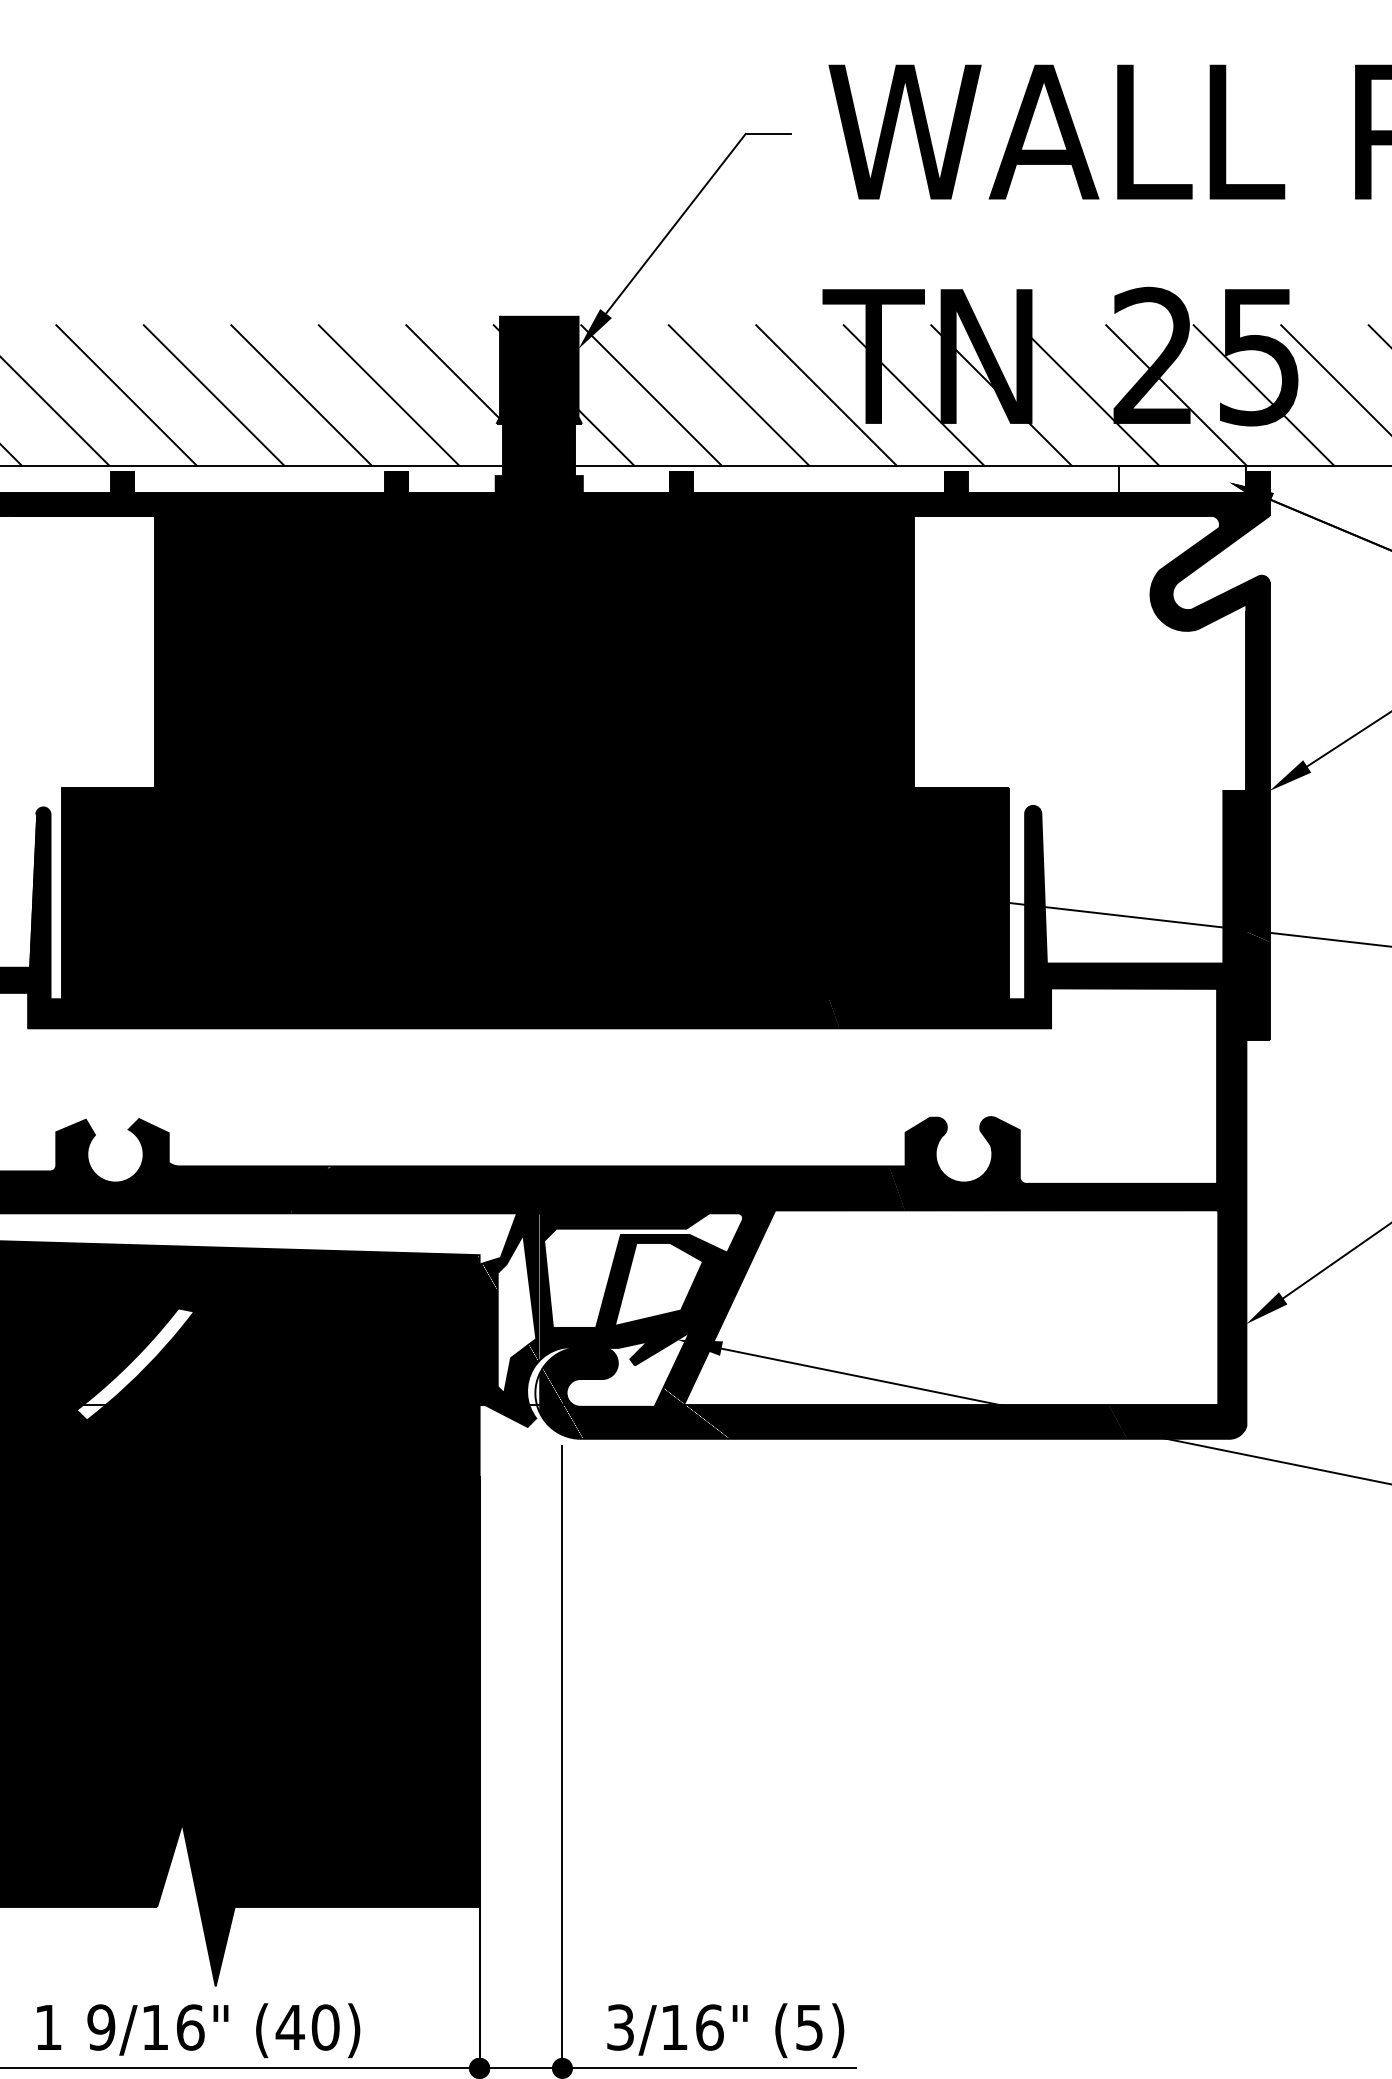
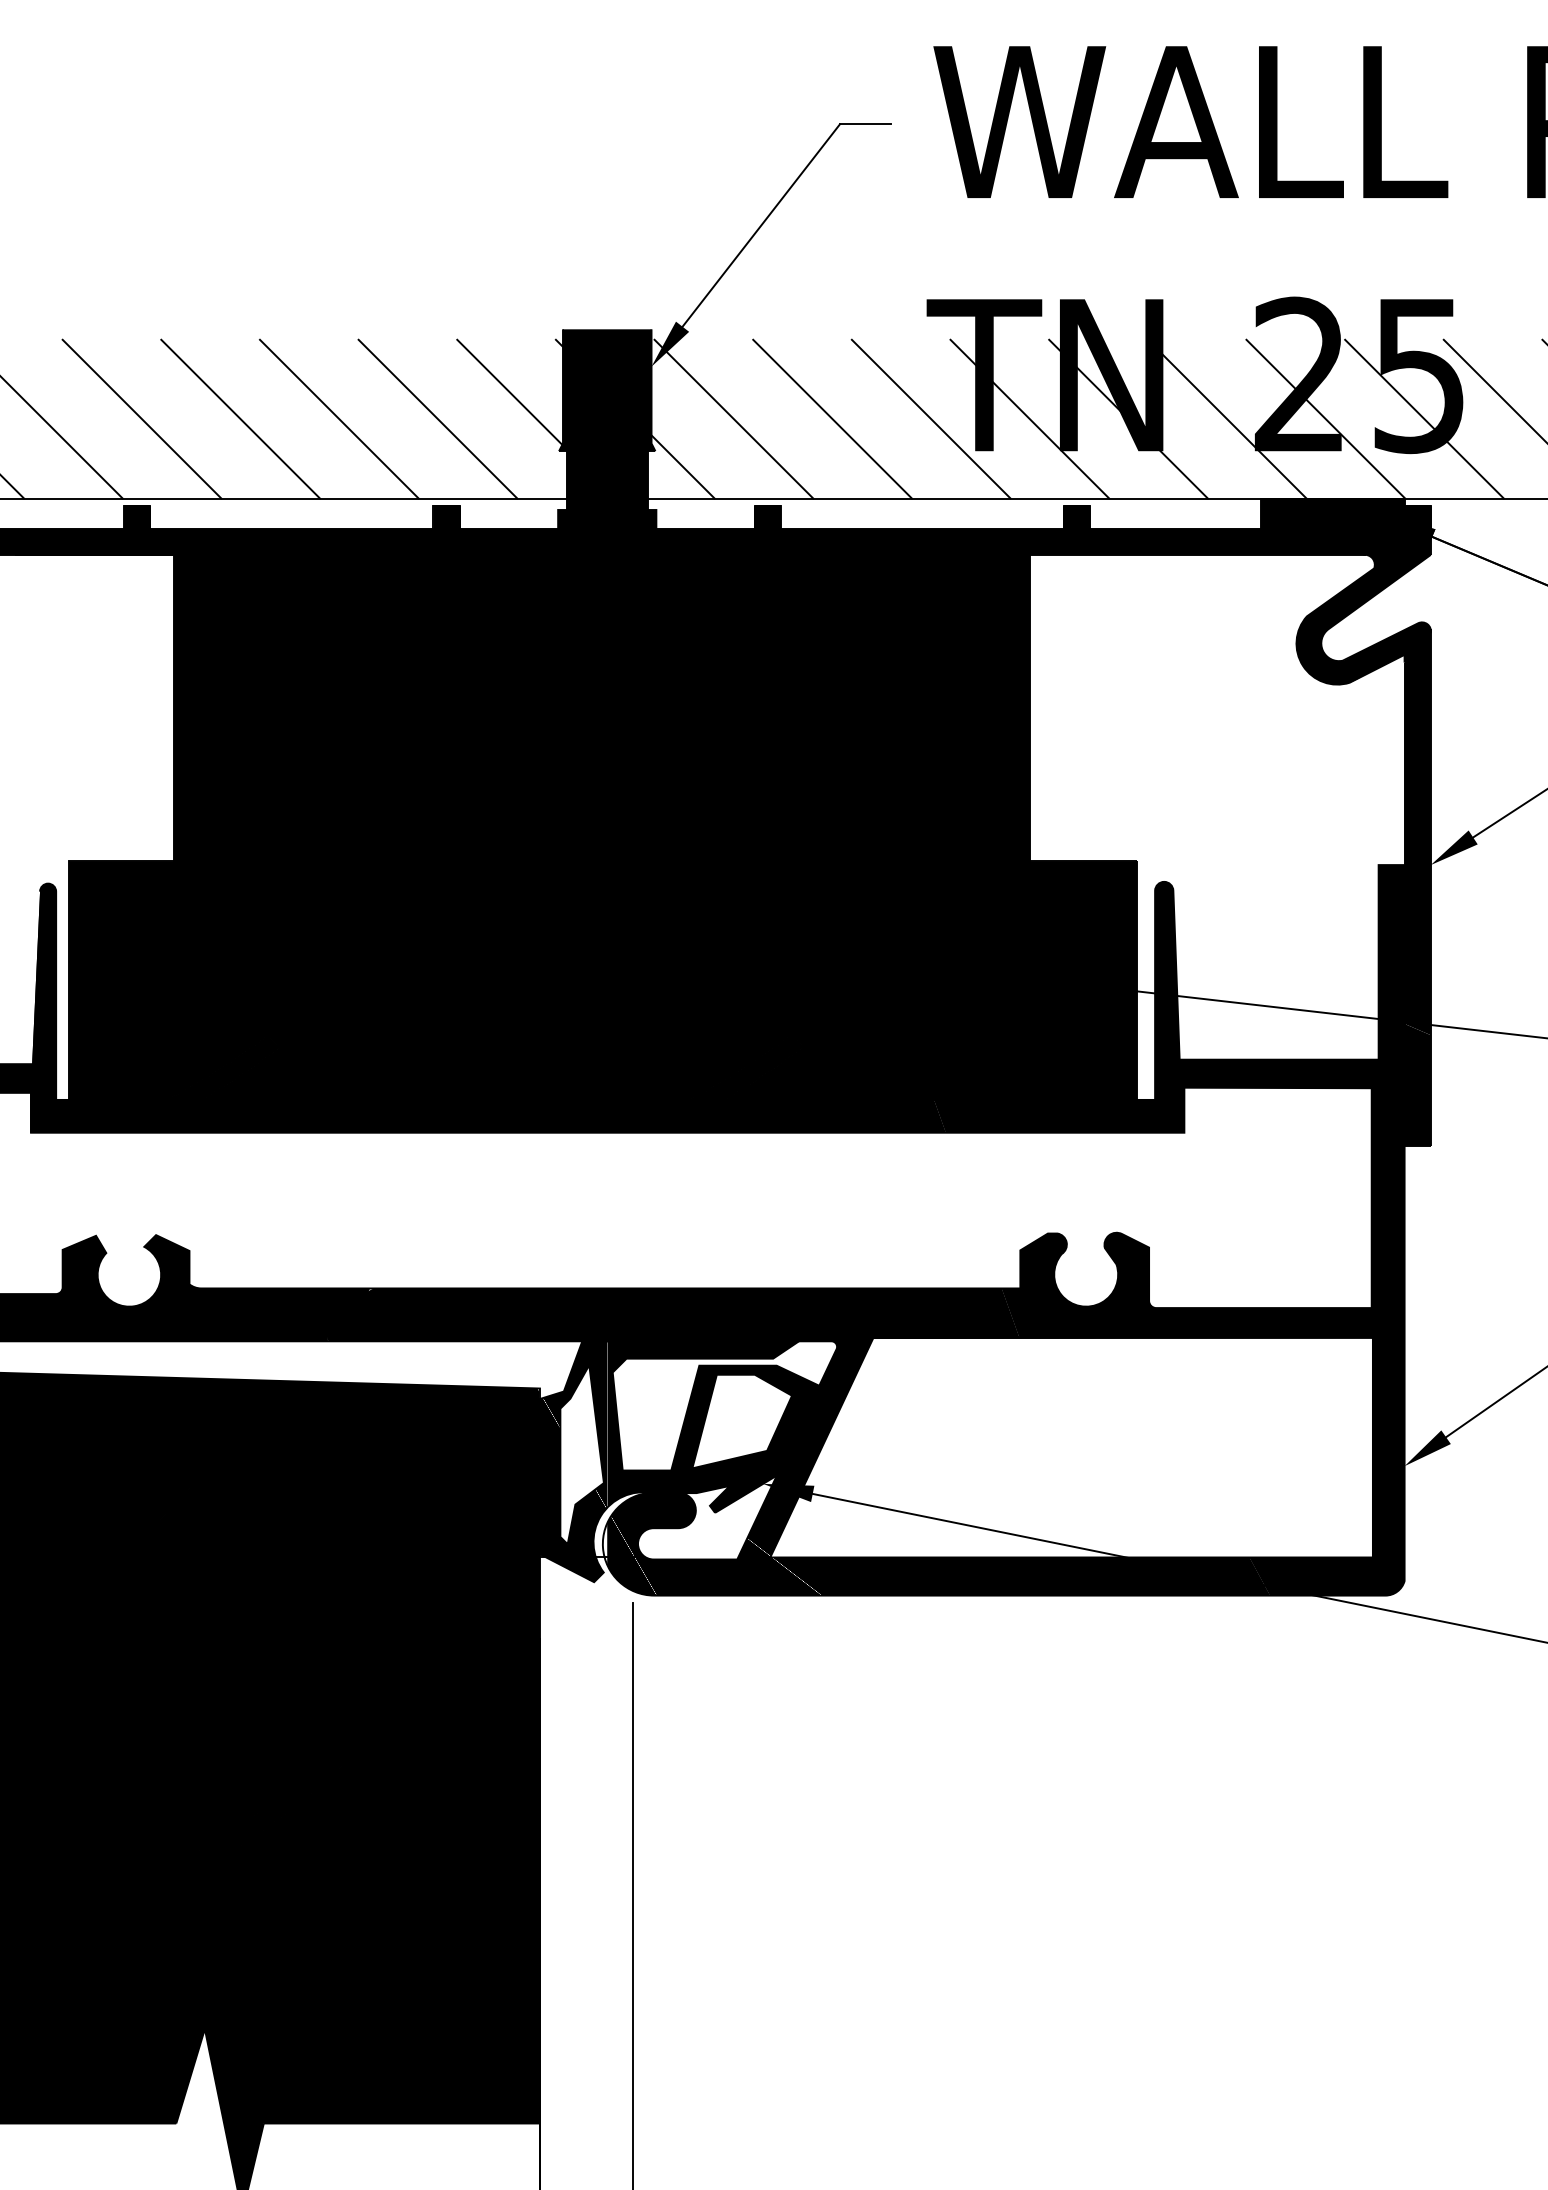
fill: (1182, 479) -> (1332, 513), added
fill: (135, 1364) -> (151, 1511), added

